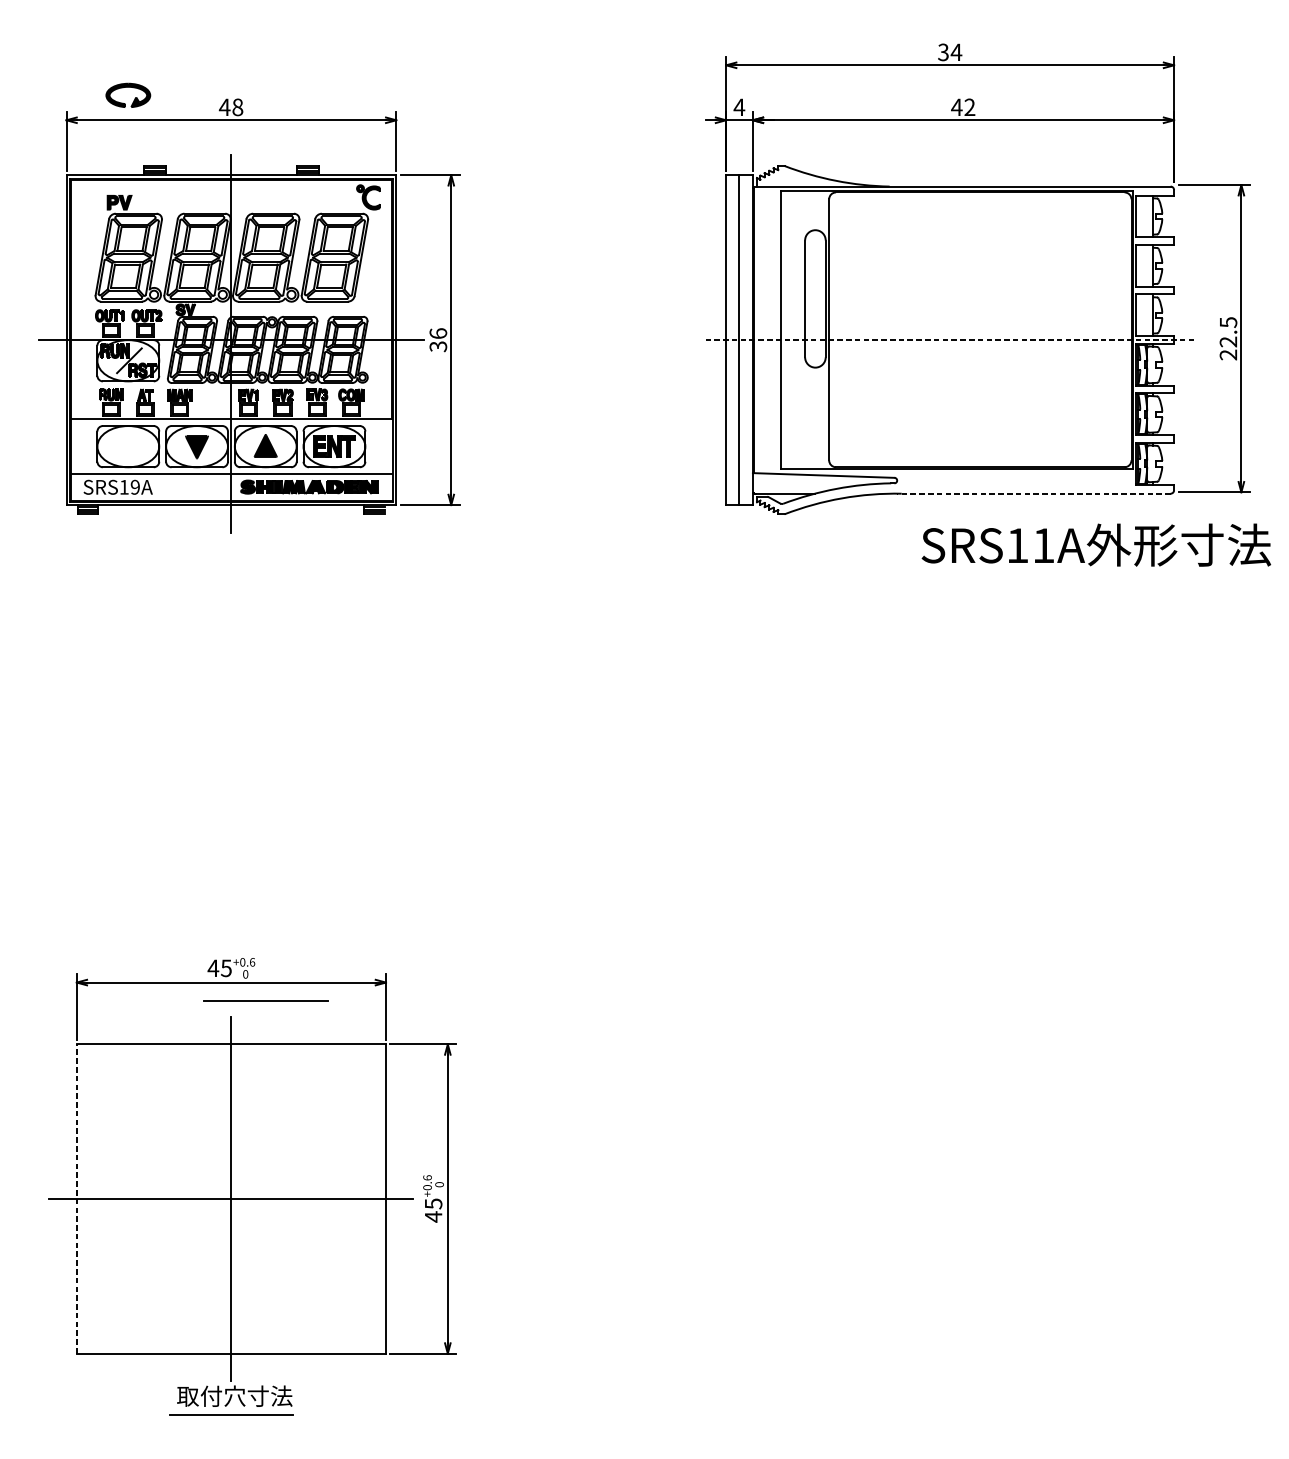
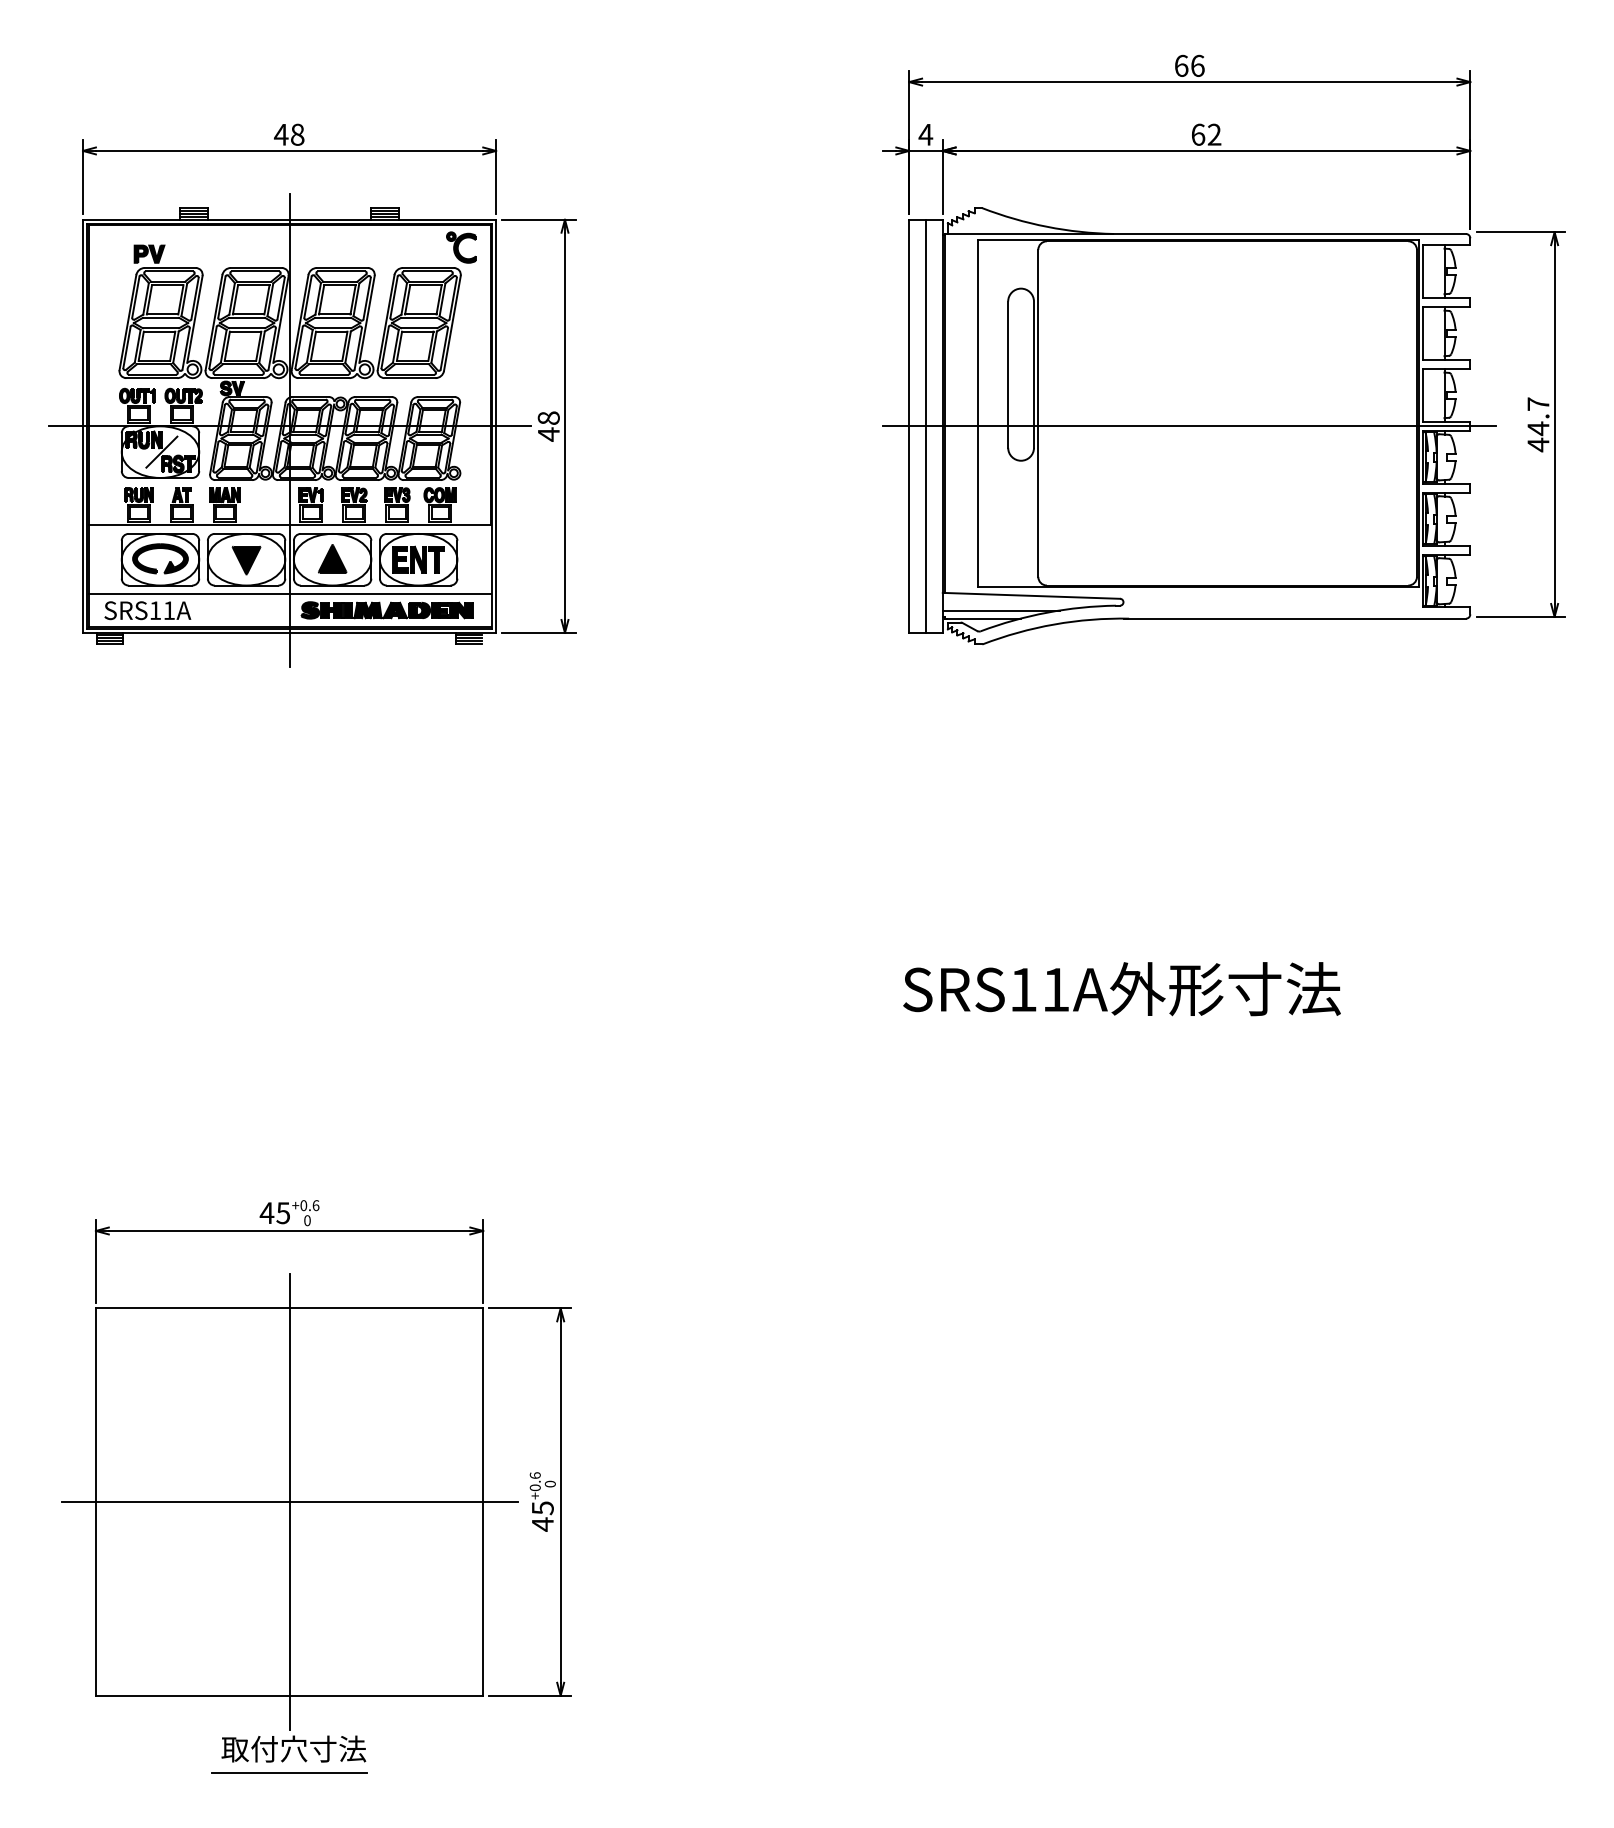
text: (949, 52) -> (1189, 65), 34 -> 66
part: (134, 98) -> (168, 562), moved
text: (956, 107) -> (1197, 134), 42 -> 62
text: (1228, 338) -> (1538, 424), 22.5 -> 44.7
text: (438, 340) -> (548, 426), 36 -> 48
line: (950, 340) -> (1190, 426), dashed -> solid
text: (134, 487) -> (168, 610), SRS19A -> SRS11A
line: (798, 487) -> (1000, 610), added
line: (1033, 493) -> (1294, 618), dashed -> solid
text: (1095, 545) -> (1121, 989), moved
line: (265, 1000) -> (332, 1253), removed
line: (76, 1199) -> (95, 1502), dashed -> solid

